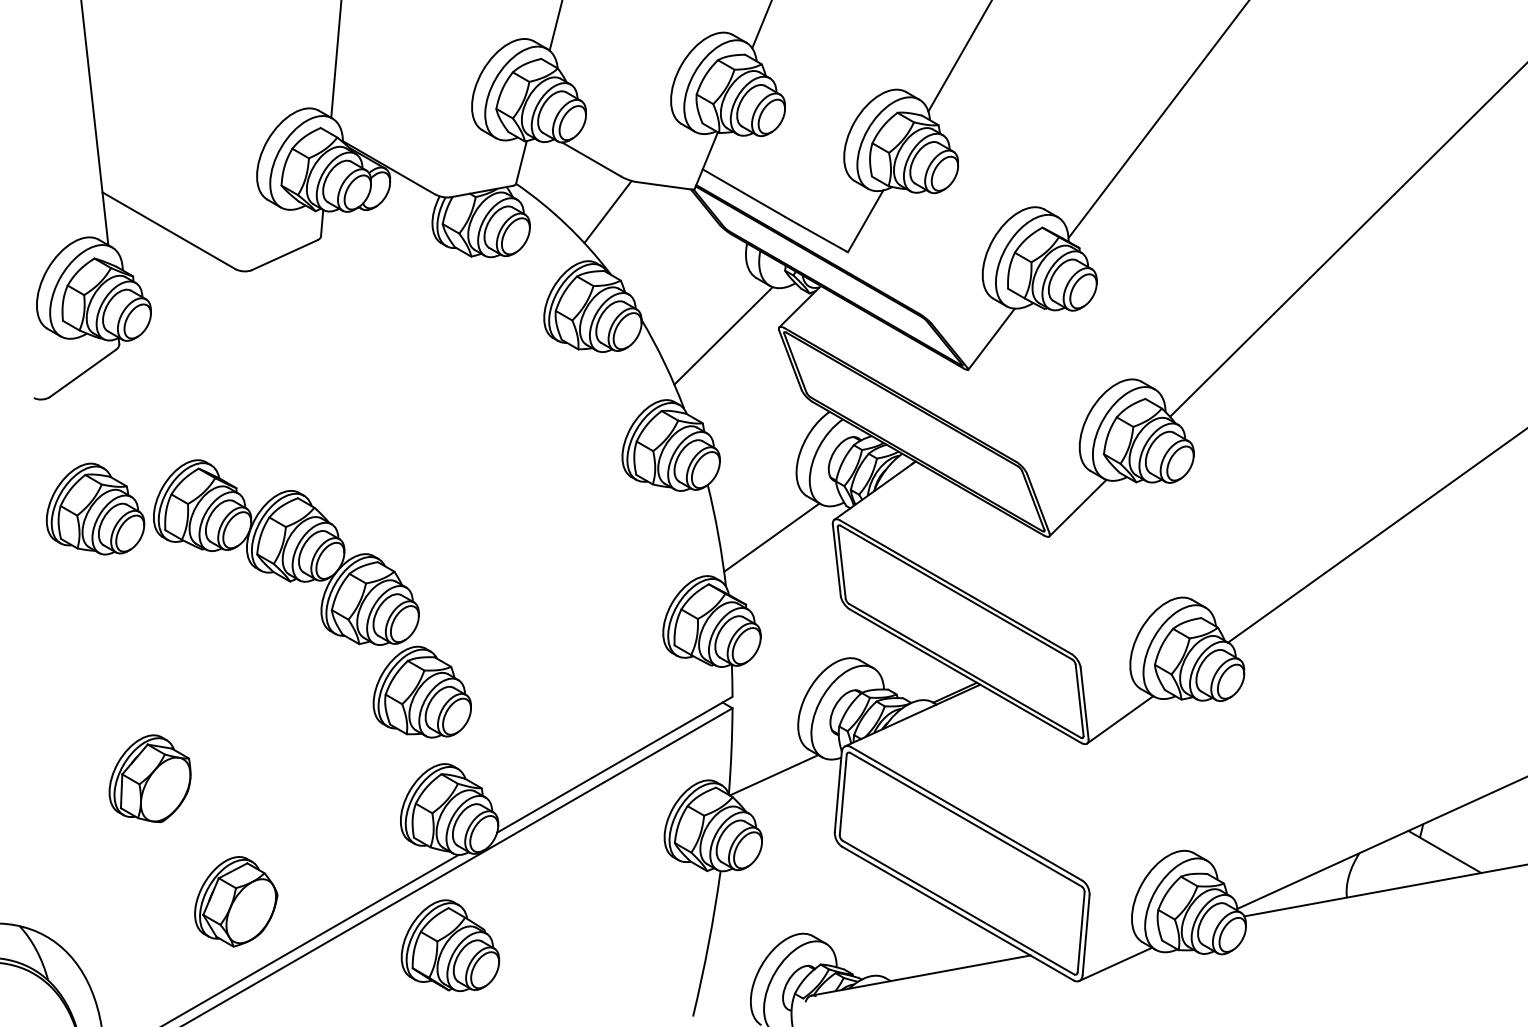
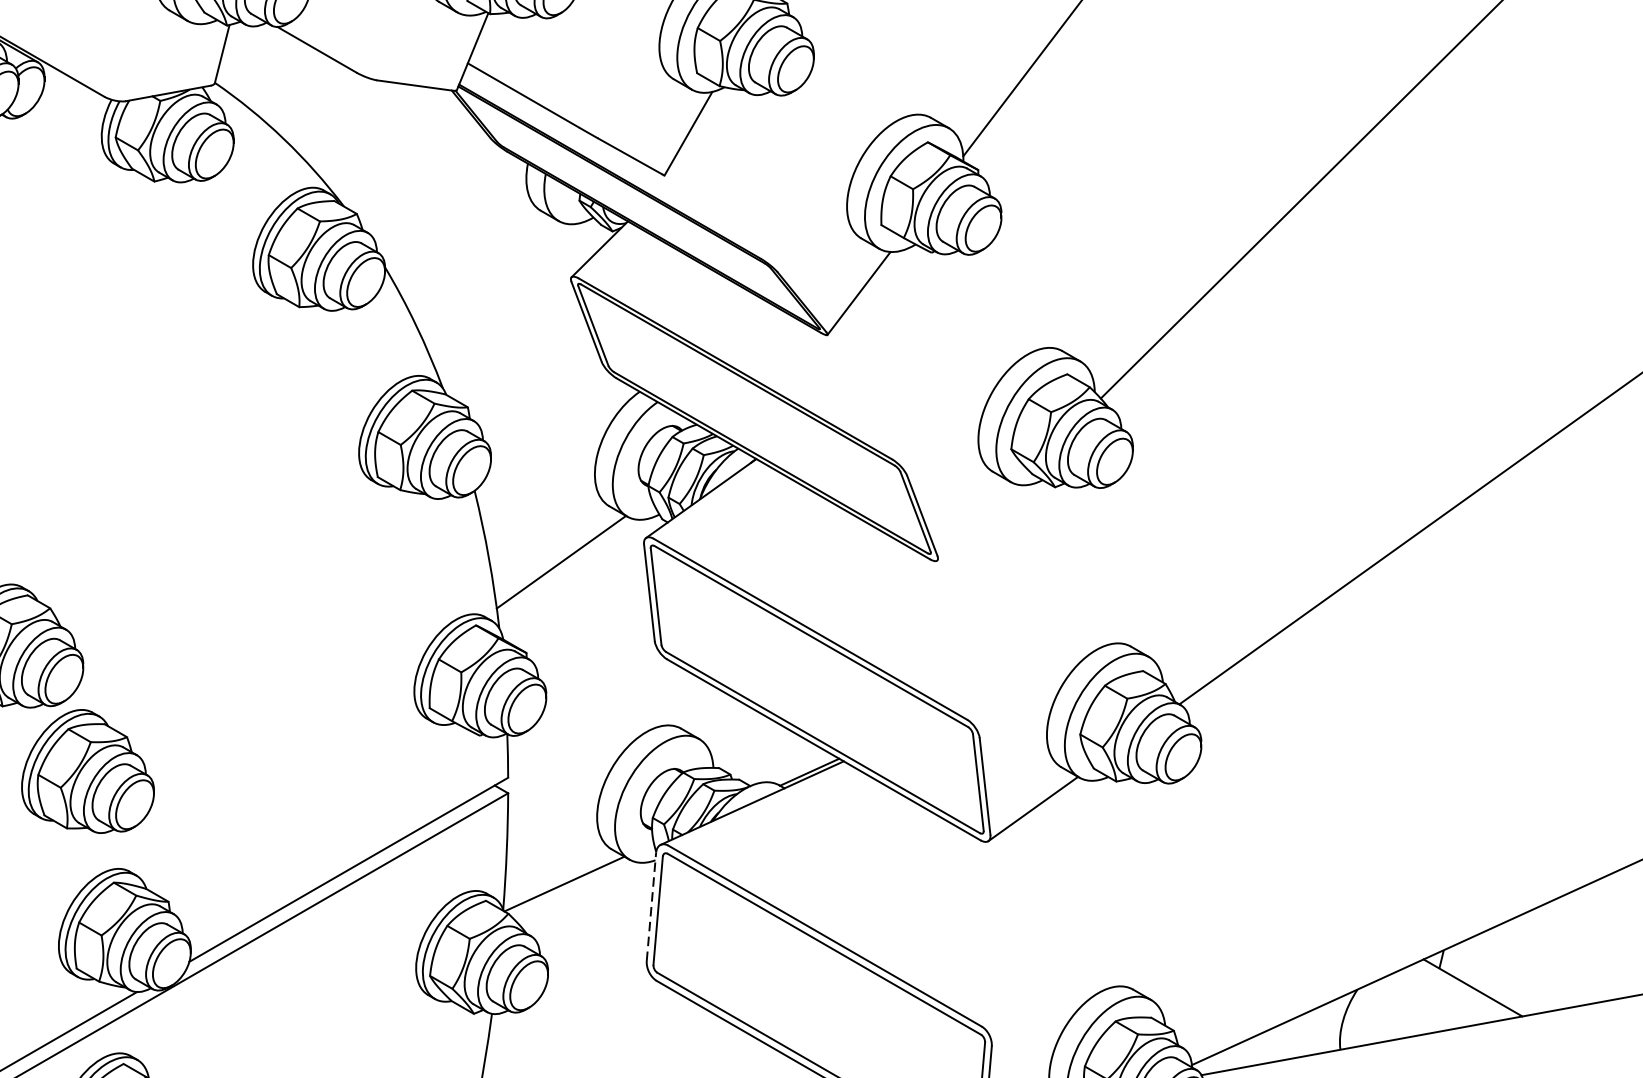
line: (607, 211) -> (338, 120), removed
line: (723, 335) -> (495, 288), removed
line: (1077, 507) -> (975, 521), removed
line: (838, 791) -> (651, 906), solid -> dashed

